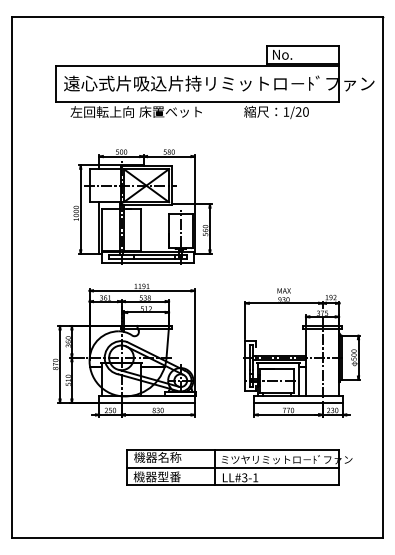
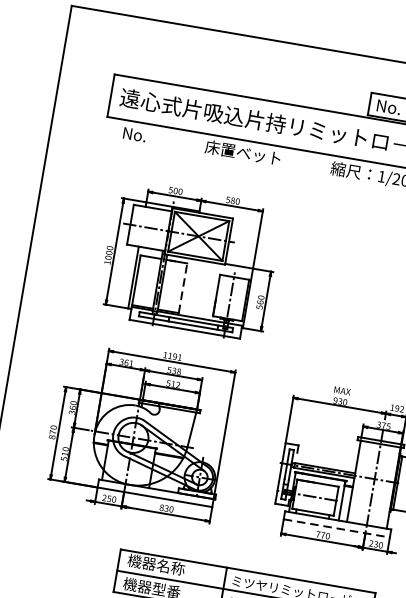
text: (101, 111) -> (159, 138), 左回転上向 -> No.
line: (140, 229) -> (182, 287), solid -> dashed
line: (299, 402) -> (337, 528), solid -> dashed

